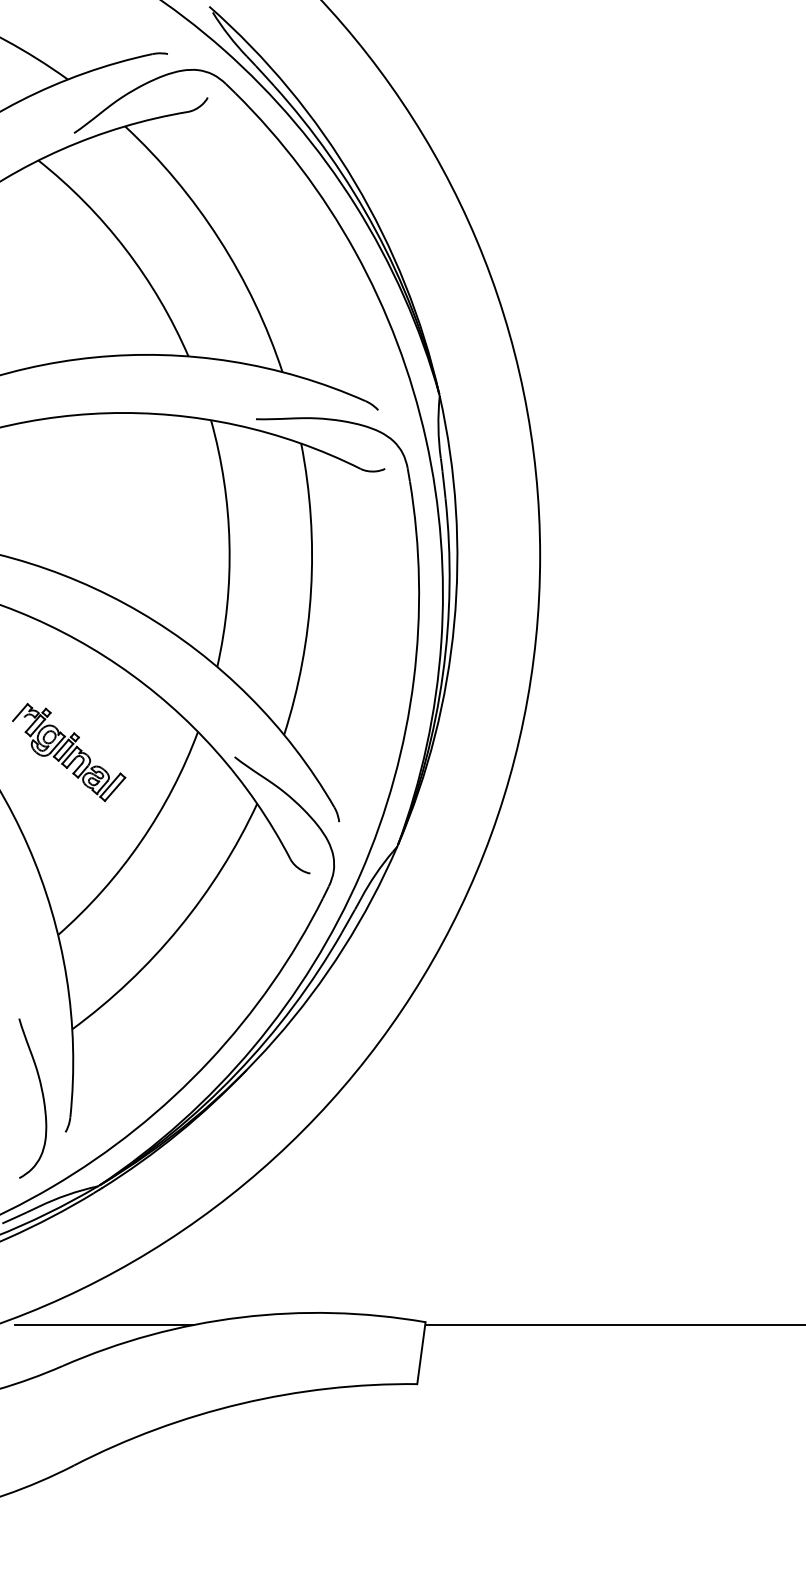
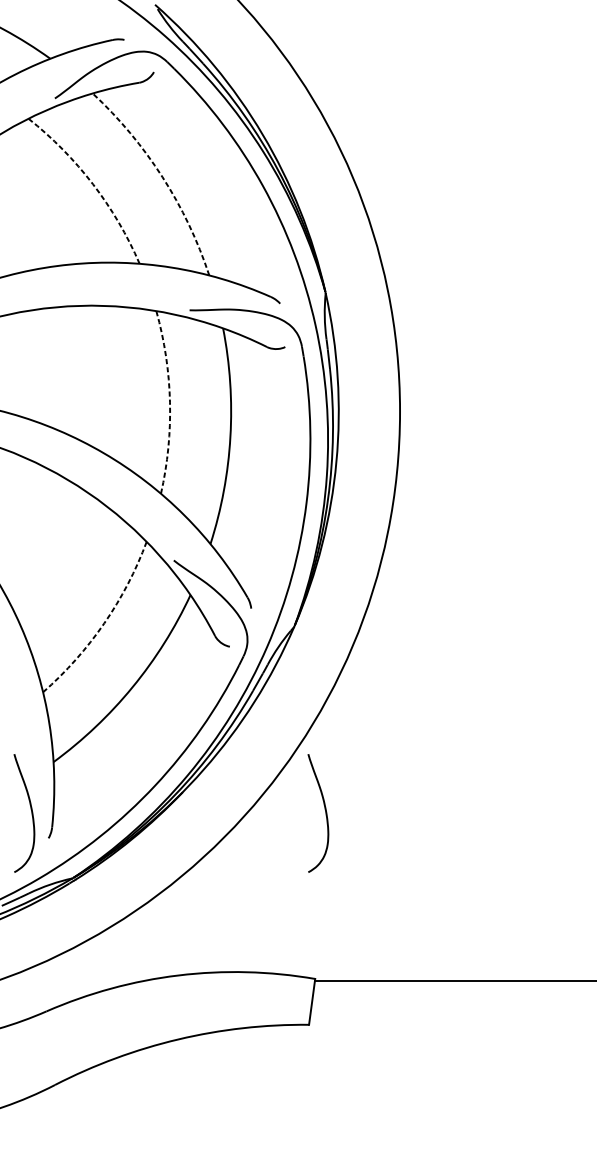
arc: (219, 239) -> (162, 177), solid -> dashed
arc: (125, 249) -> (93, 184), solid -> dashed
arc: (229, 543) -> (170, 402), solid -> dashed
part: (69, 752) -> (51, 557), removed
arc: (140, 842) -> (104, 623), solid -> dashed
curve: (439, 1098) -> (325, 813), added
line: (104, 1324) -> (77, 980), removed

